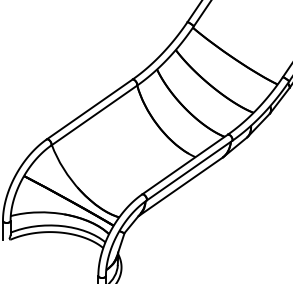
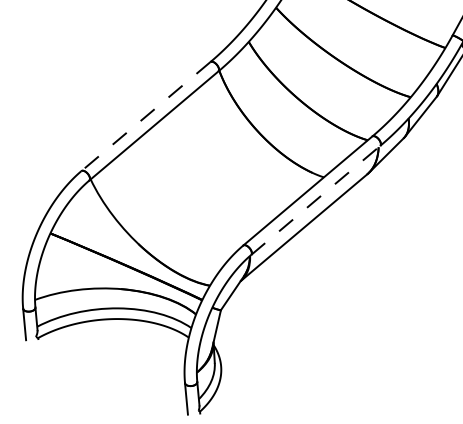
line: (89, 109) -> (145, 116), solid -> dashed
line: (189, 170) -> (316, 199), solid -> dashed

